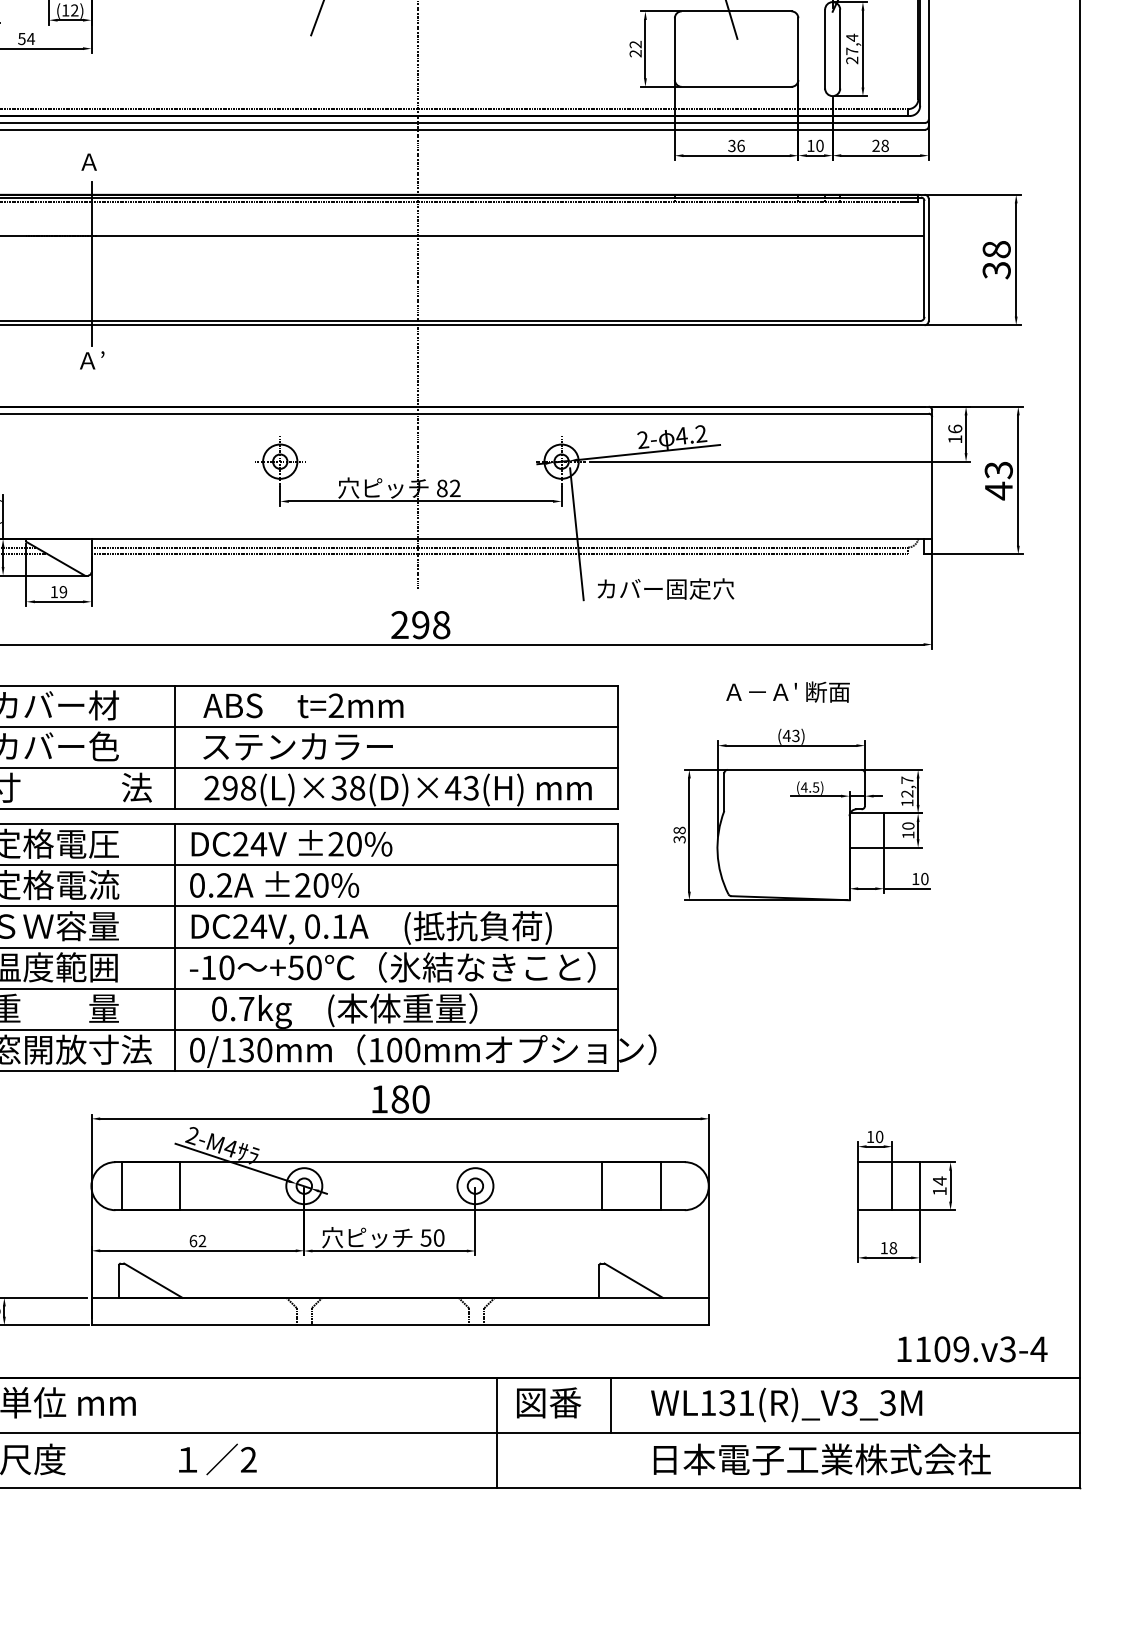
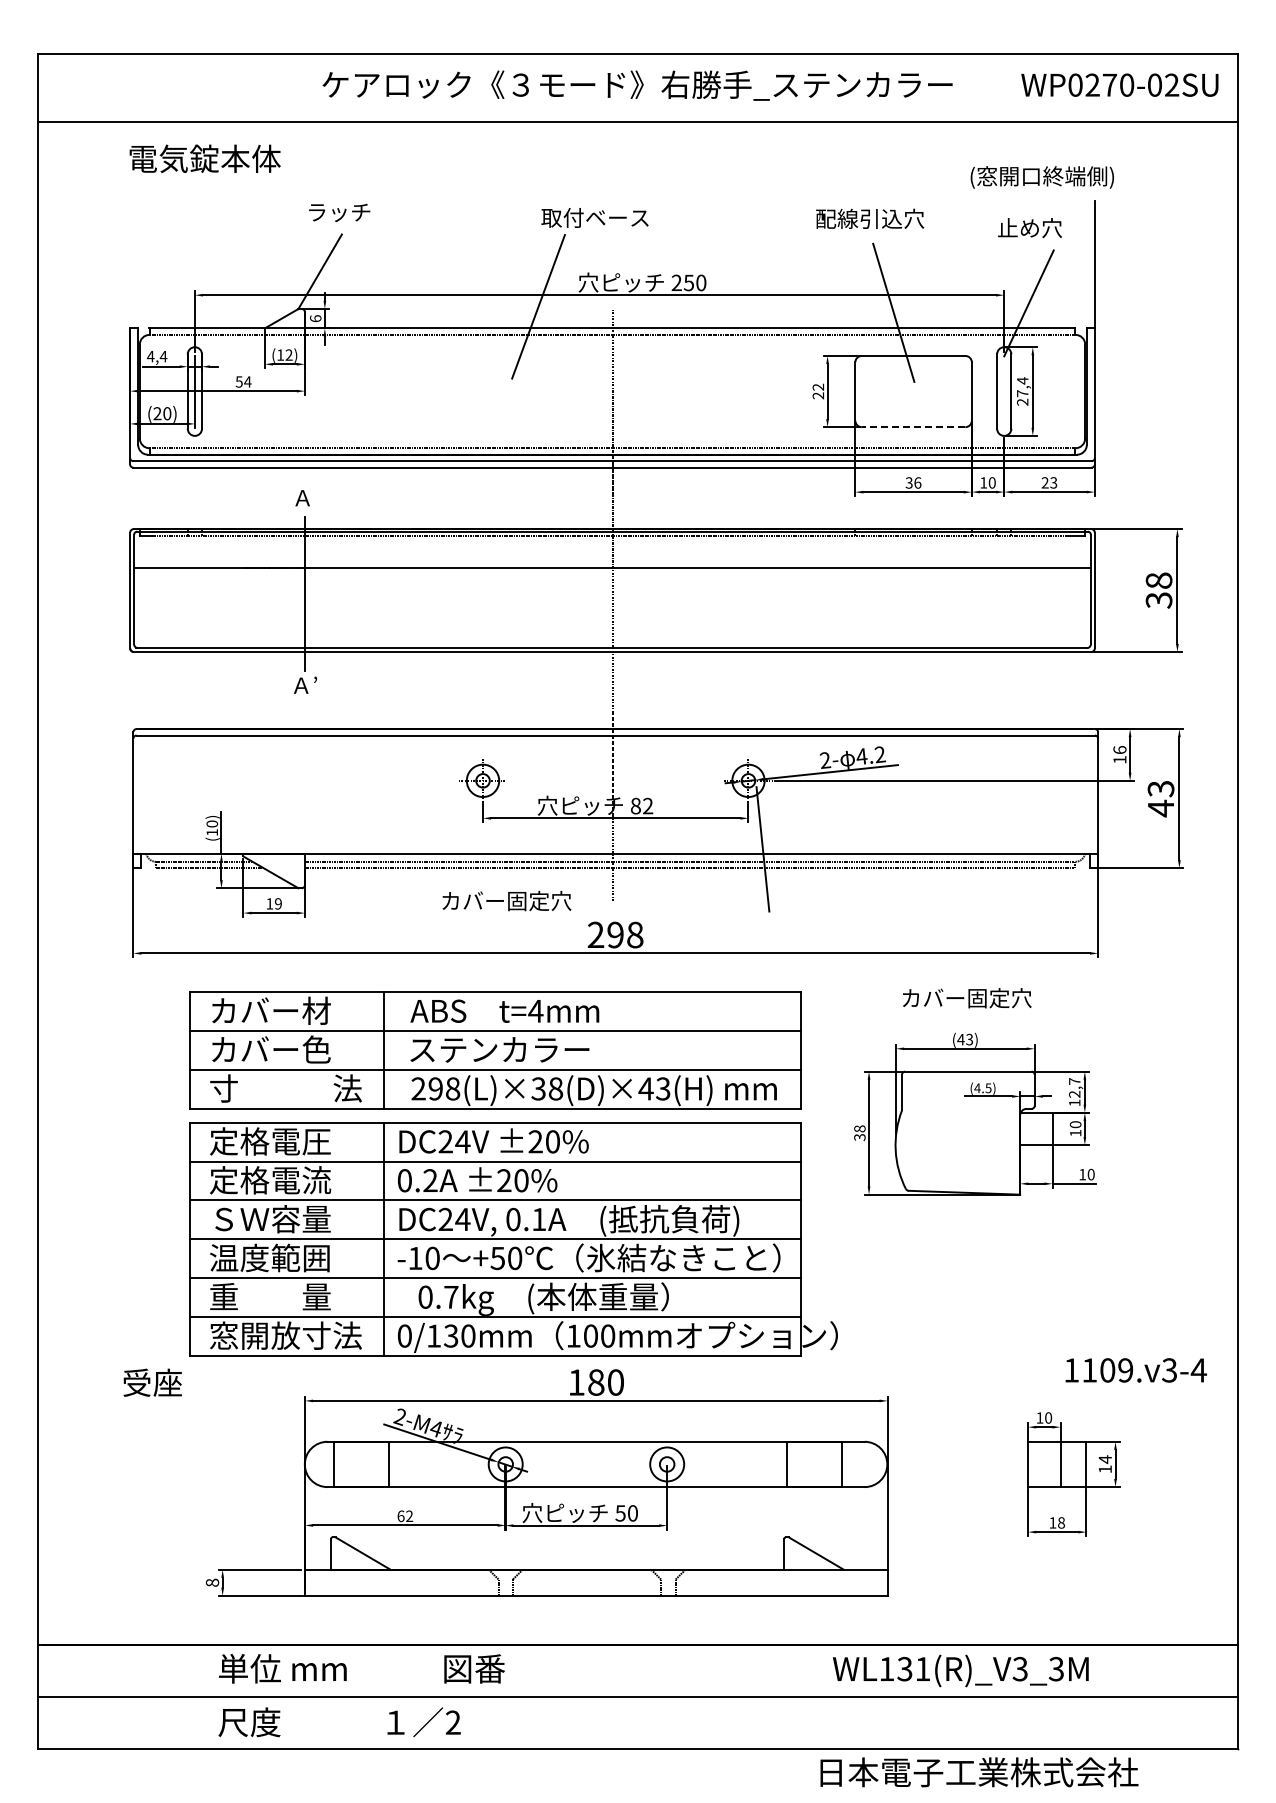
line: (736, 87) -> (913, 427), solid -> dashed
text: (884, 145) -> (1053, 482), 28 -> 23
text: (665, 588) -> (506, 900), moved
text: (793, 692) -> (967, 998), Ａ－Ａ' 断面 -> カバー固定穴
text: (335, 705) -> (535, 1010), t=2mm -> t=4mm
text: (971, 1349) -> (1135, 1370), moved
text: (548, 1402) -> (474, 1668), moved
line: (611, 1405) -> (795, 1671), removed
line: (496, 1432) -> (687, 1696), removed
text: (822, 1459) -> (979, 1772), moved

